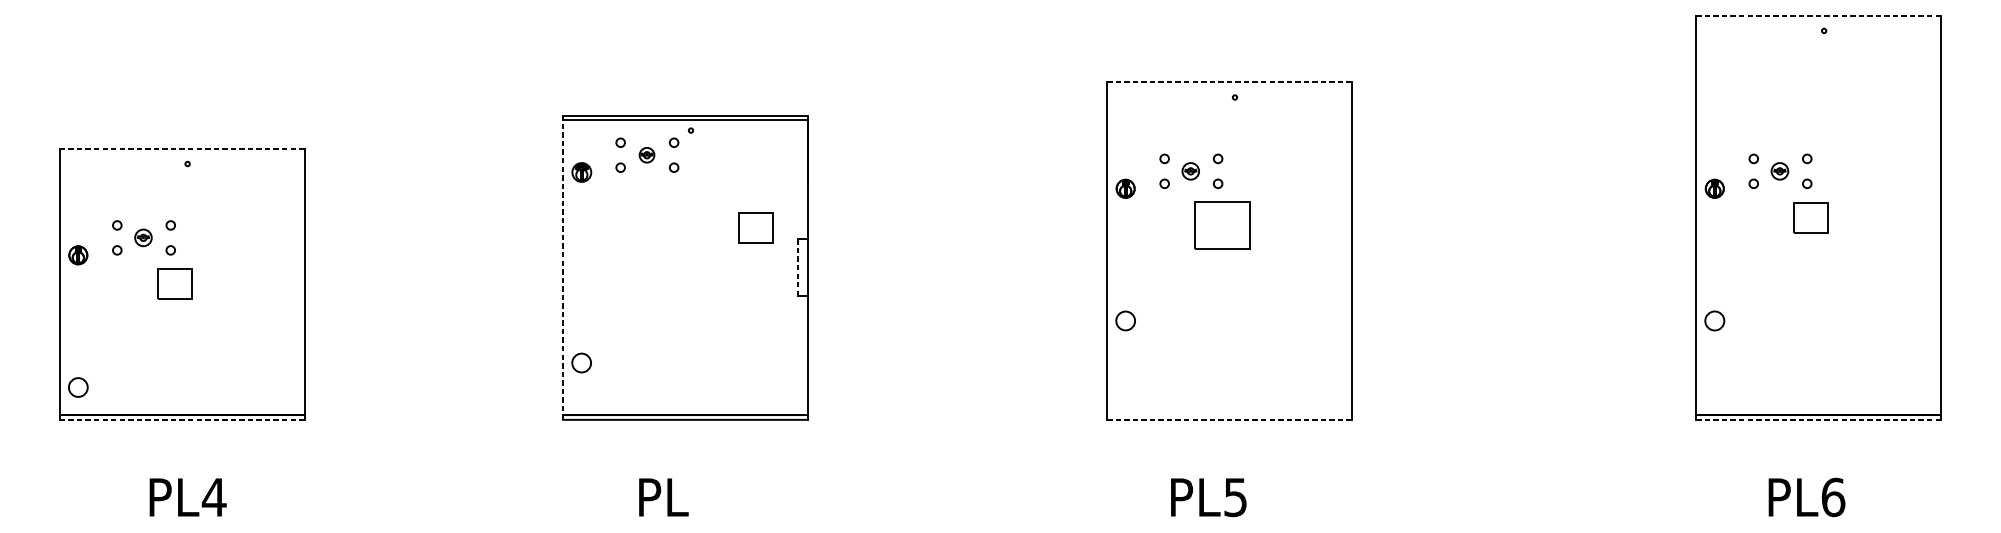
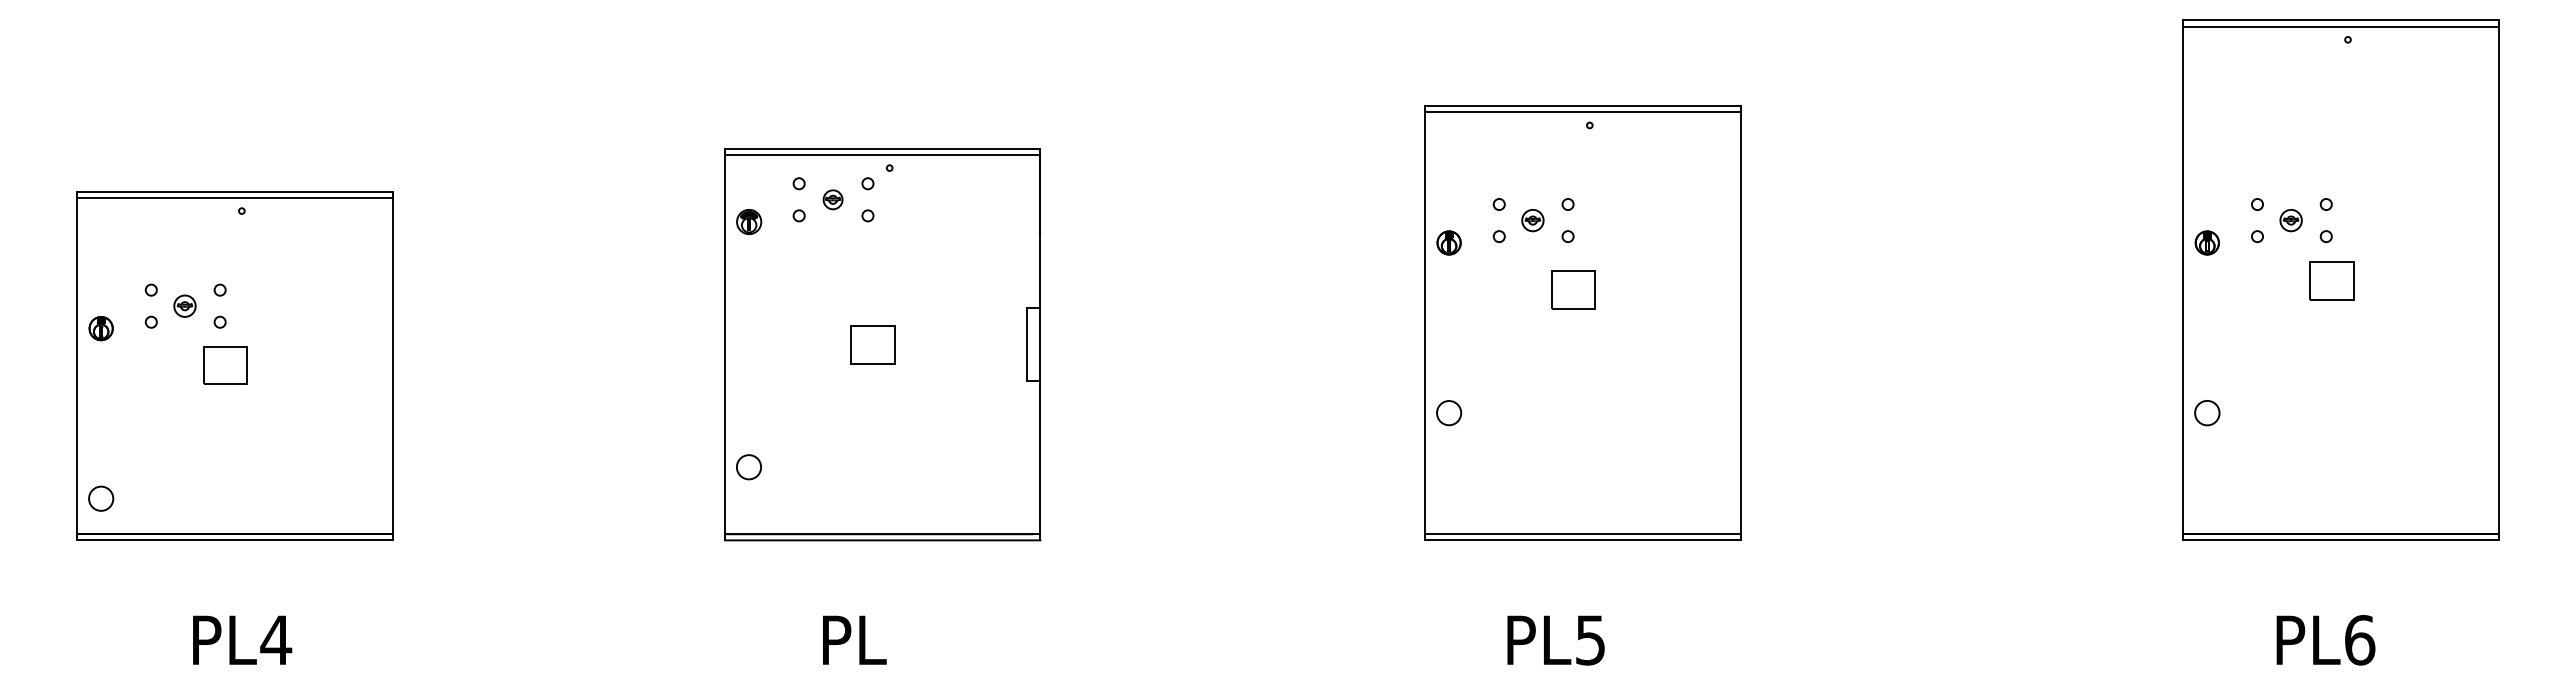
line: (1819, 15) -> (2341, 20), dashed -> solid
line: (1818, 20) -> (2340, 26), added
line: (1229, 82) -> (1582, 106), dashed -> solid
line: (1229, 87) -> (1582, 112), added
line: (181, 148) -> (234, 191), dashed -> solid
line: (181, 153) -> (234, 197), added
part: (1222, 224) -> (1573, 289), size x0.62
part: (755, 228) -> (872, 344), moved
line: (563, 267) -> (725, 344), dashed -> solid
line: (798, 267) -> (1027, 344), dashed -> solid
line: (1229, 415) -> (1582, 534), added
line: (181, 419) -> (234, 540), dashed -> solid
line: (1229, 419) -> (1582, 540), dashed -> solid
line: (1819, 419) -> (2341, 540), dashed -> solid

